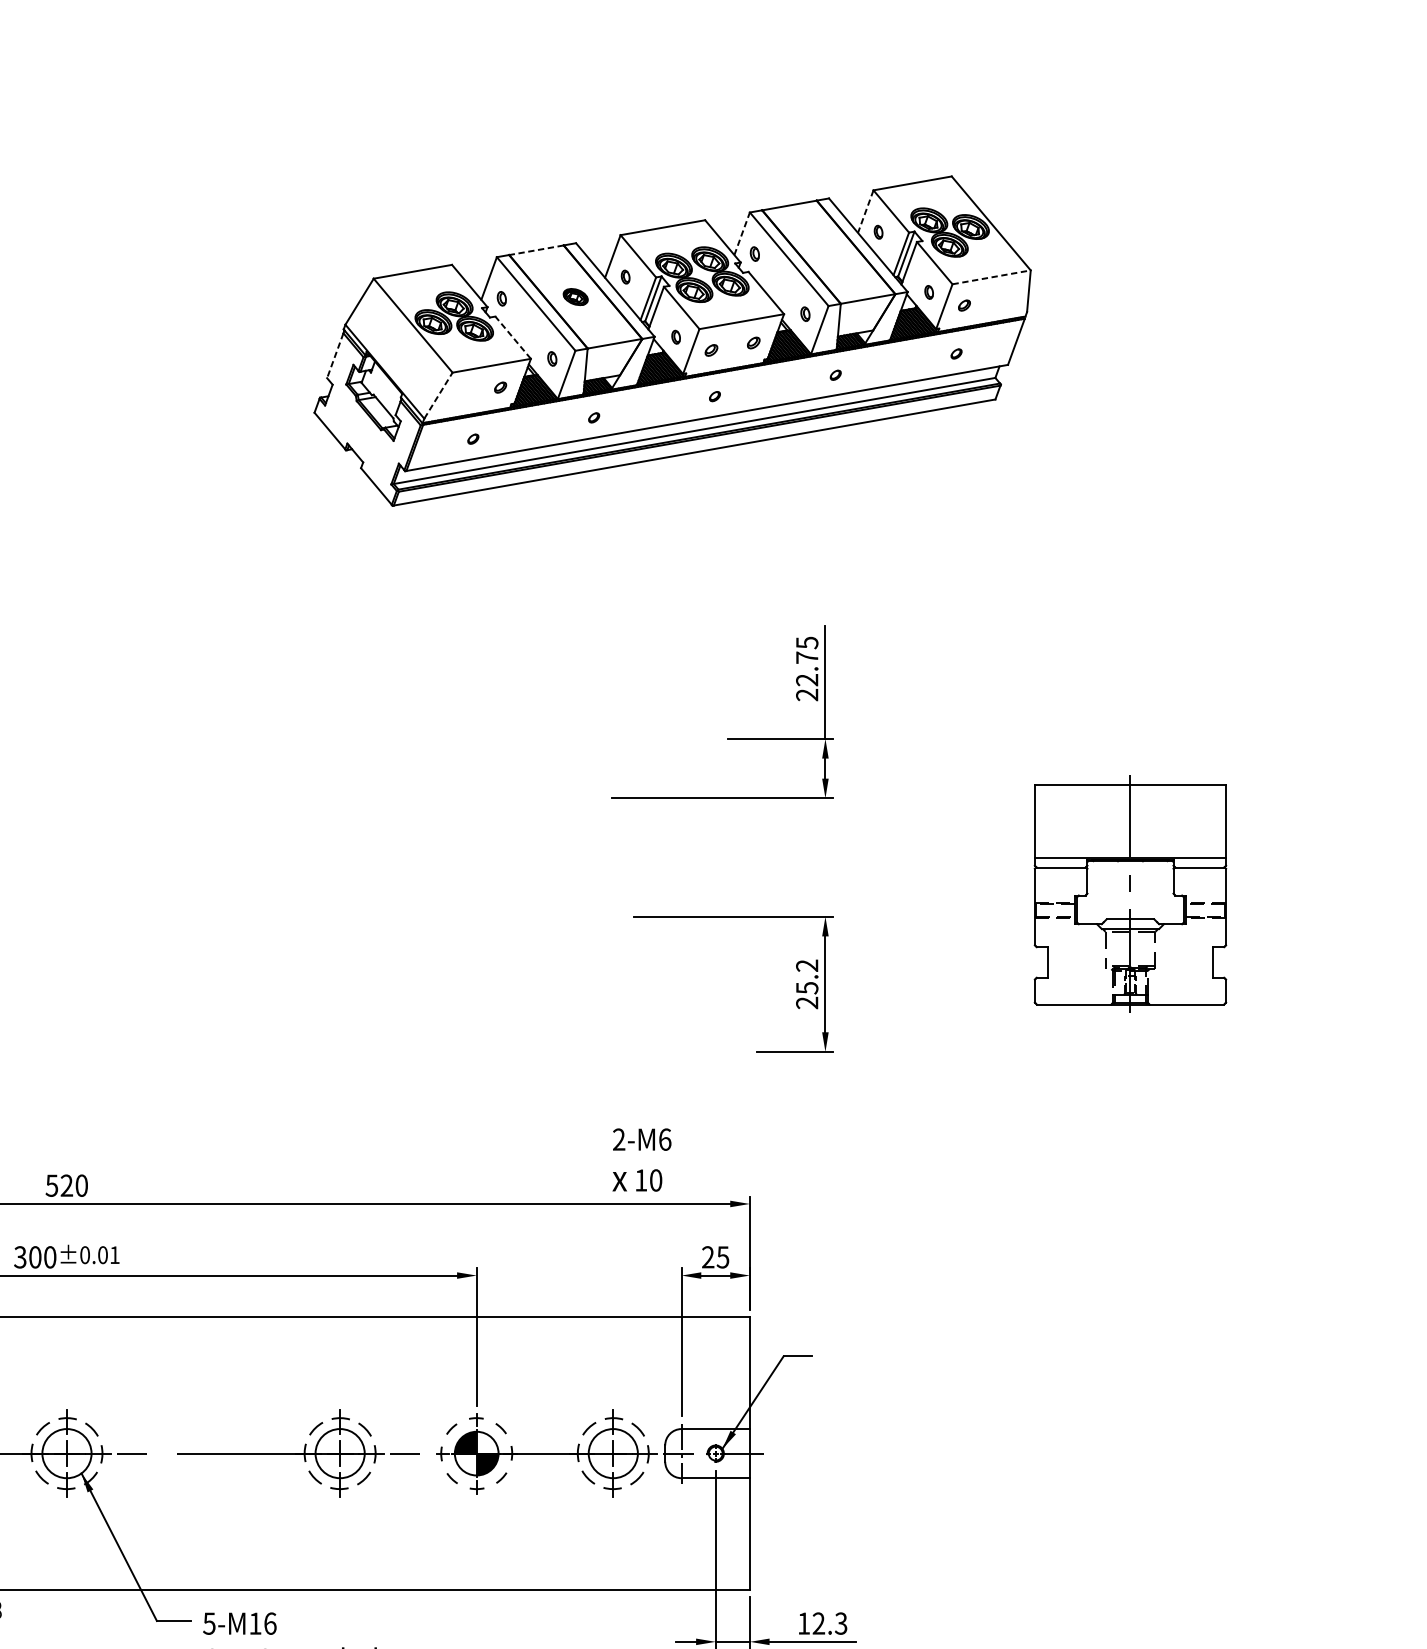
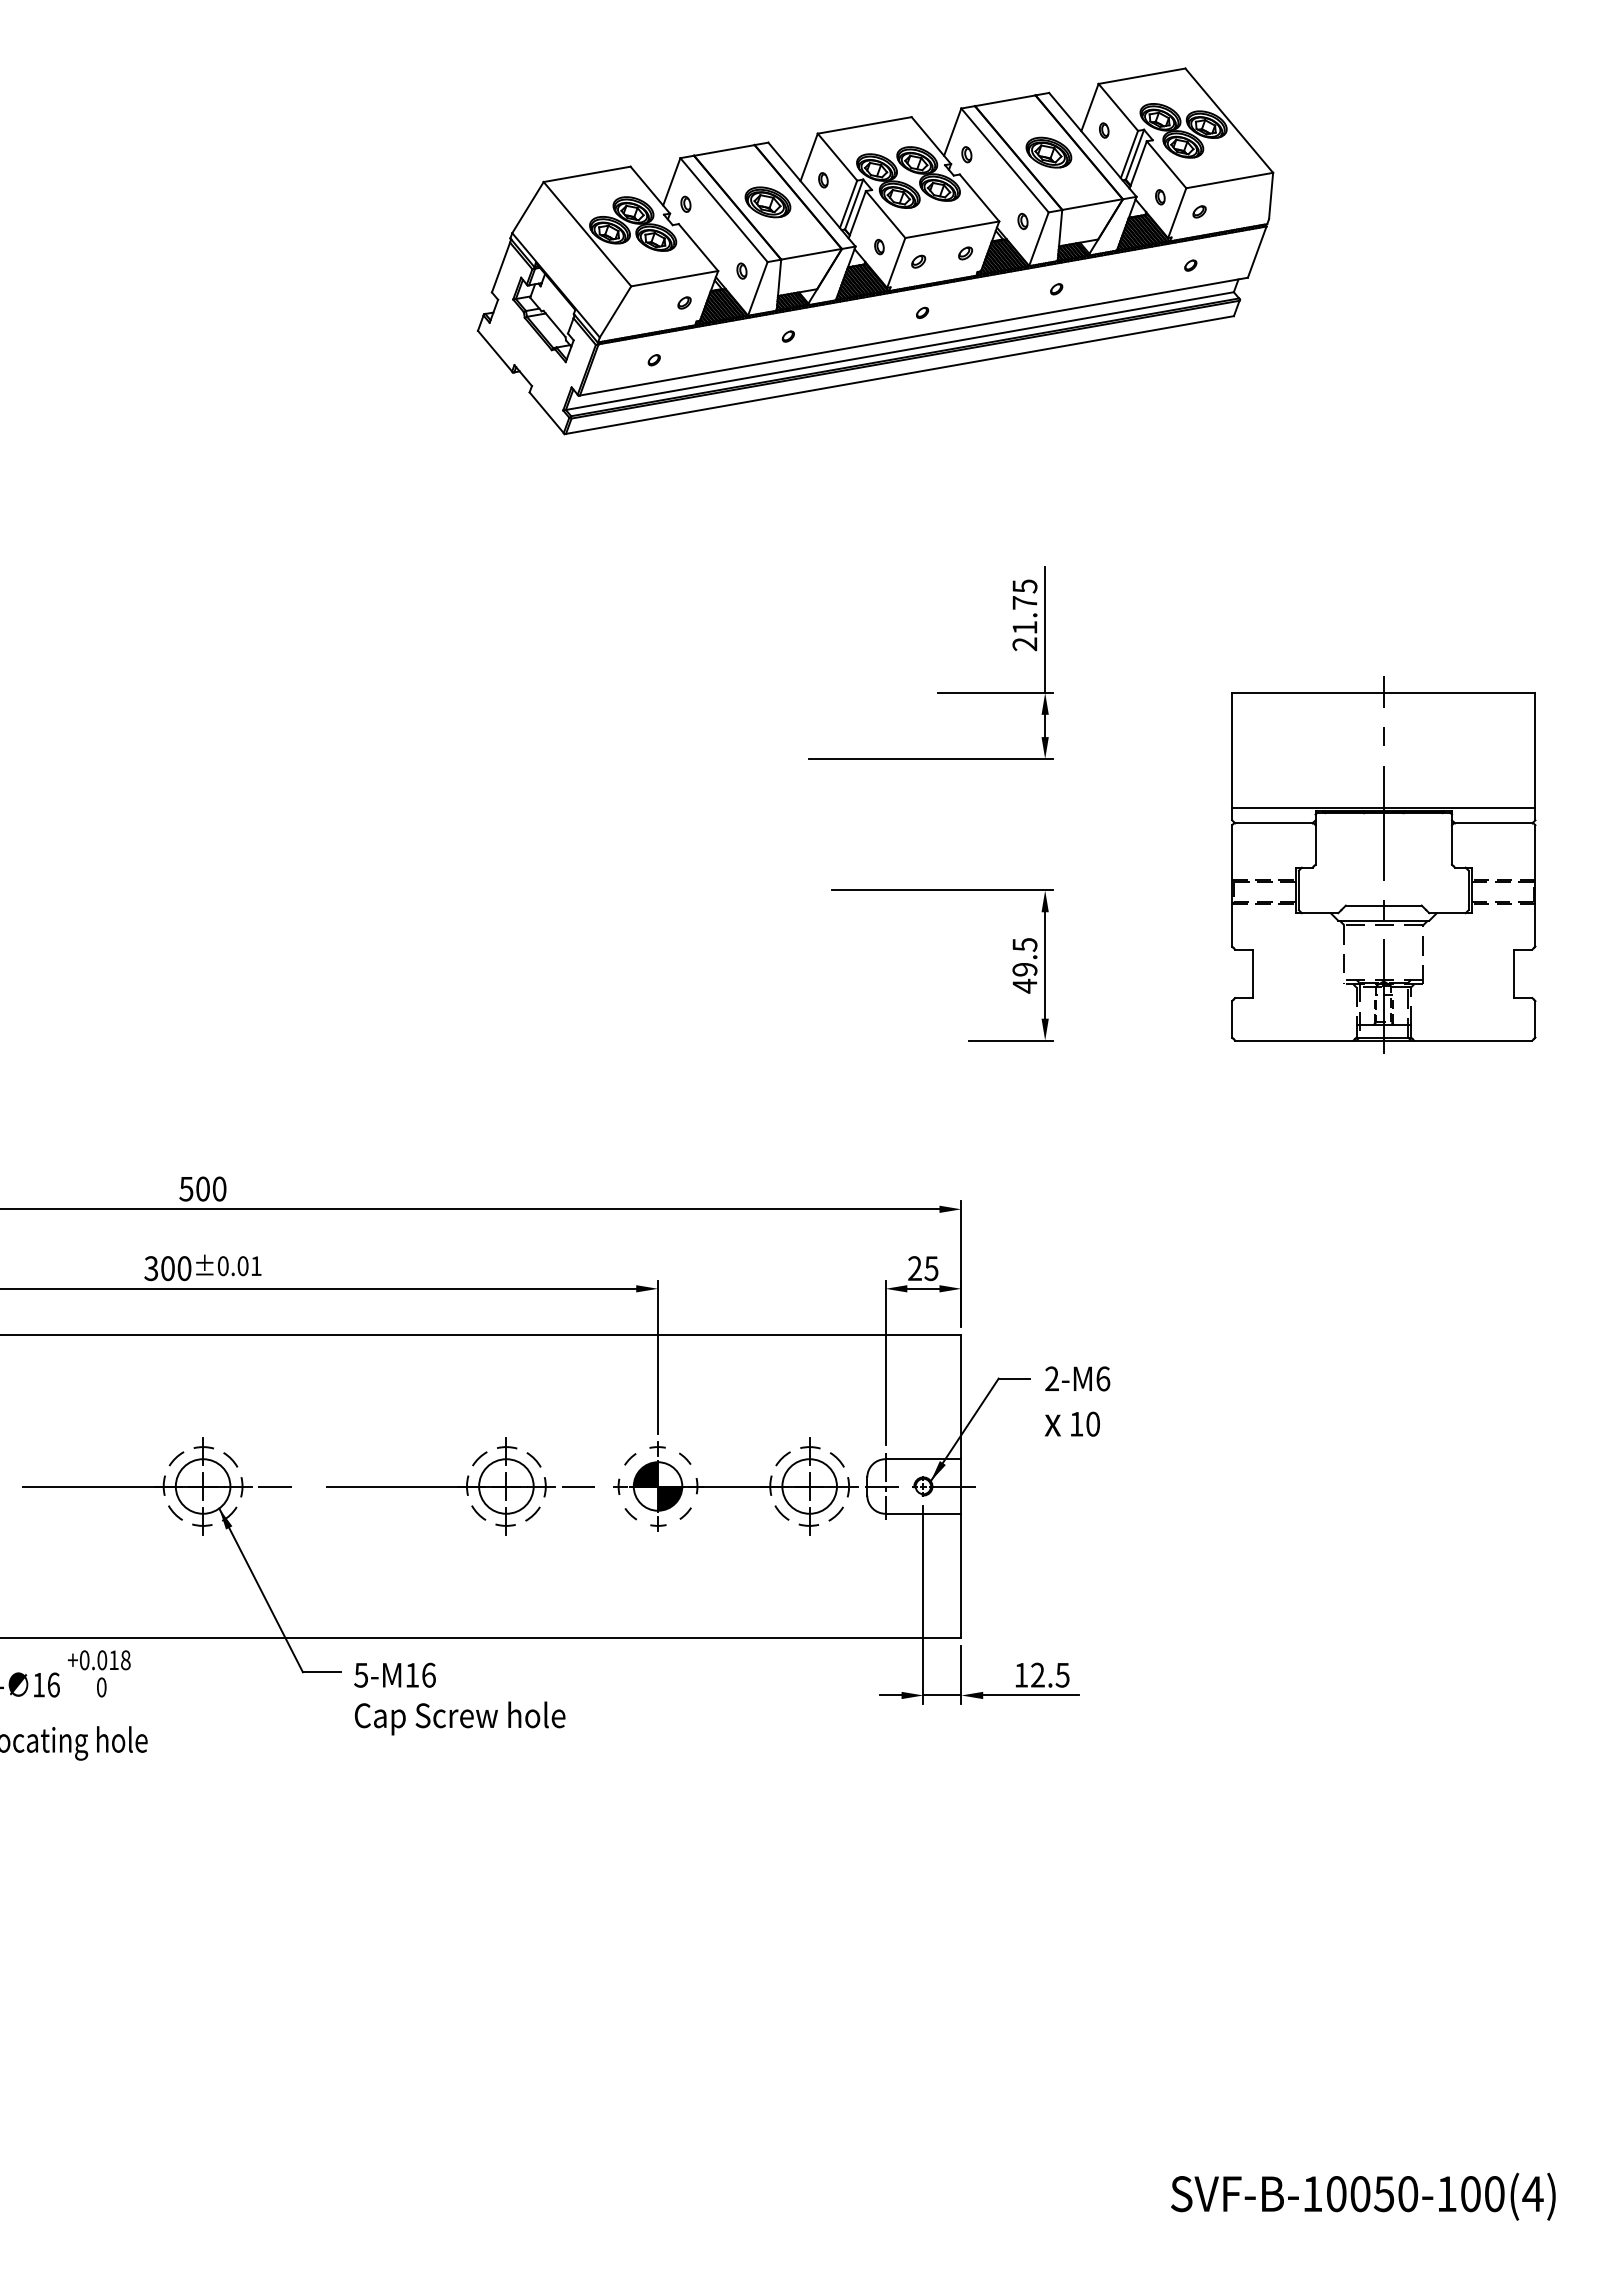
line: (865, 212) -> (1089, 108), dashed -> solid
line: (741, 233) -> (952, 131), dashed -> solid
line: (536, 250) -> (724, 150), dashed -> solid
part: (828, 252) -> (1048, 152), added
line: (992, 277) -> (1230, 180), dashed -> solid
part: (575, 297) -> (767, 202), size x1.67
line: (513, 337) -> (698, 247), dashed -> solid
line: (335, 355) -> (501, 267), dashed -> solid
line: (438, 395) -> (615, 311), dashed -> solid
text: (806, 679) -> (1024, 627), 22.75 -> 21.75
part: (1130, 893) -> (1383, 864), size x1.43
text: (806, 984) -> (1024, 965), 25.2 -> 49.5
text: (641, 1160) -> (1077, 1401), moved
text: (66, 1185) -> (202, 1188), 520 -> 500
text: (841, 1622) -> (1062, 1674), 12.3 -> 12.5

